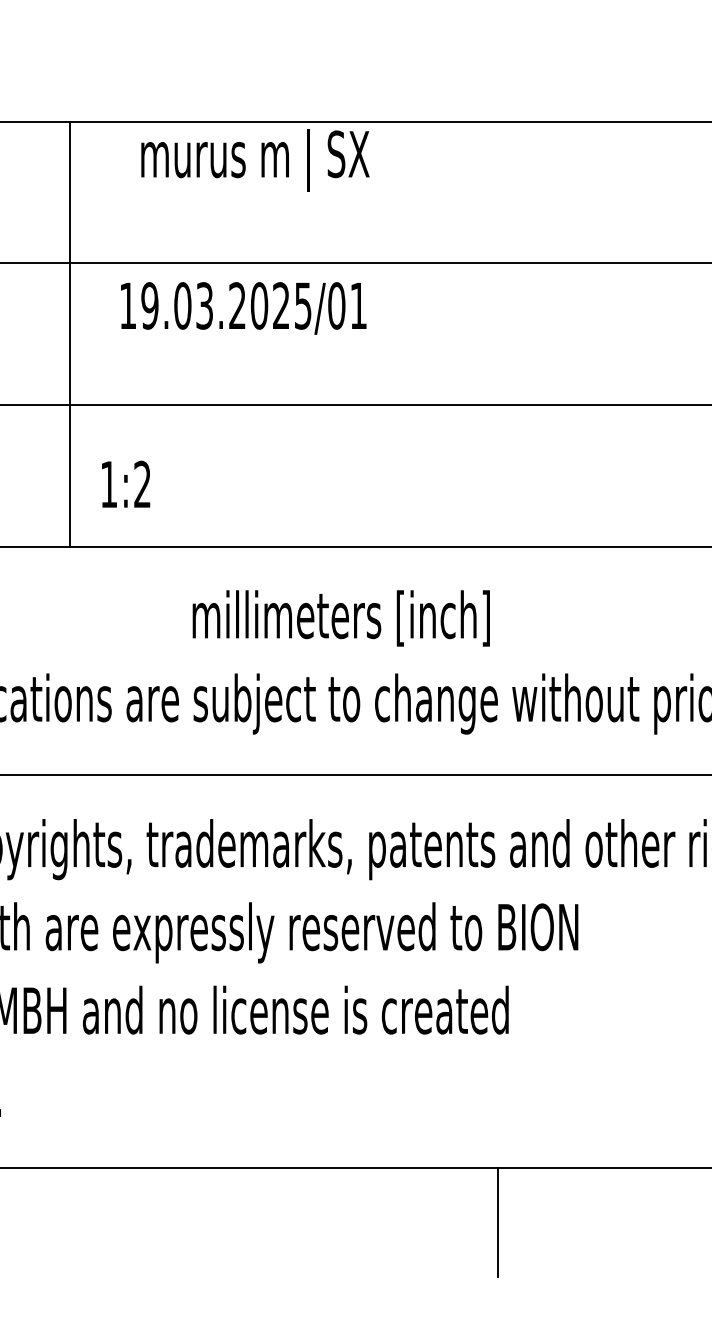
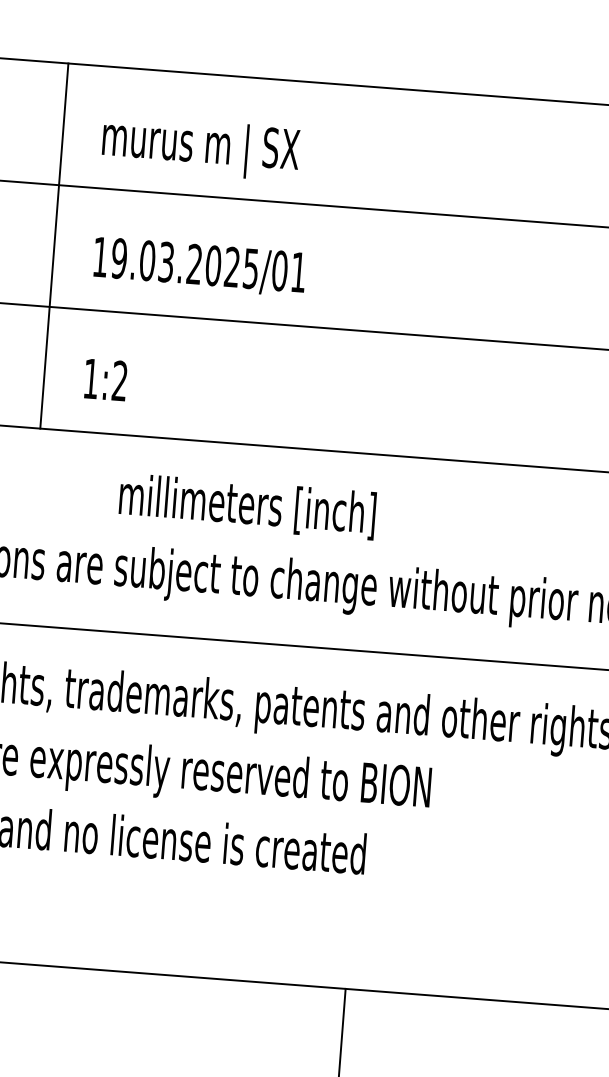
text: (255, 160) -> (200, 147), moved
text: (243, 308) -> (199, 267), moved
line: (69, 333) -> (54, 245), moved
text: (126, 483) -> (106, 379), moved

